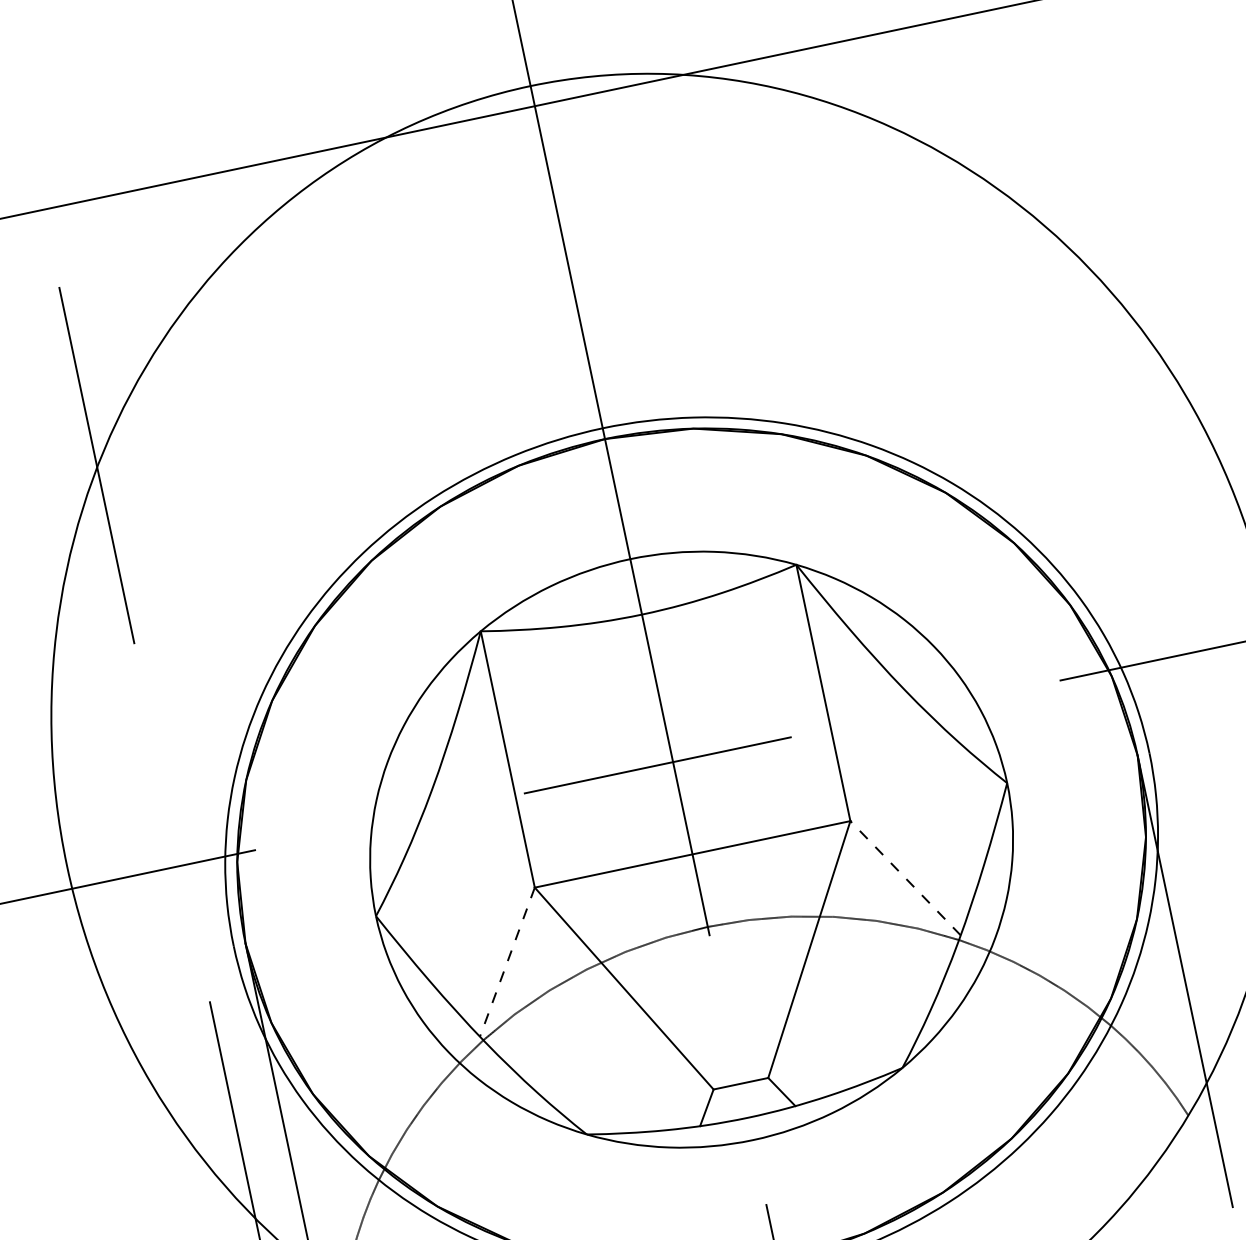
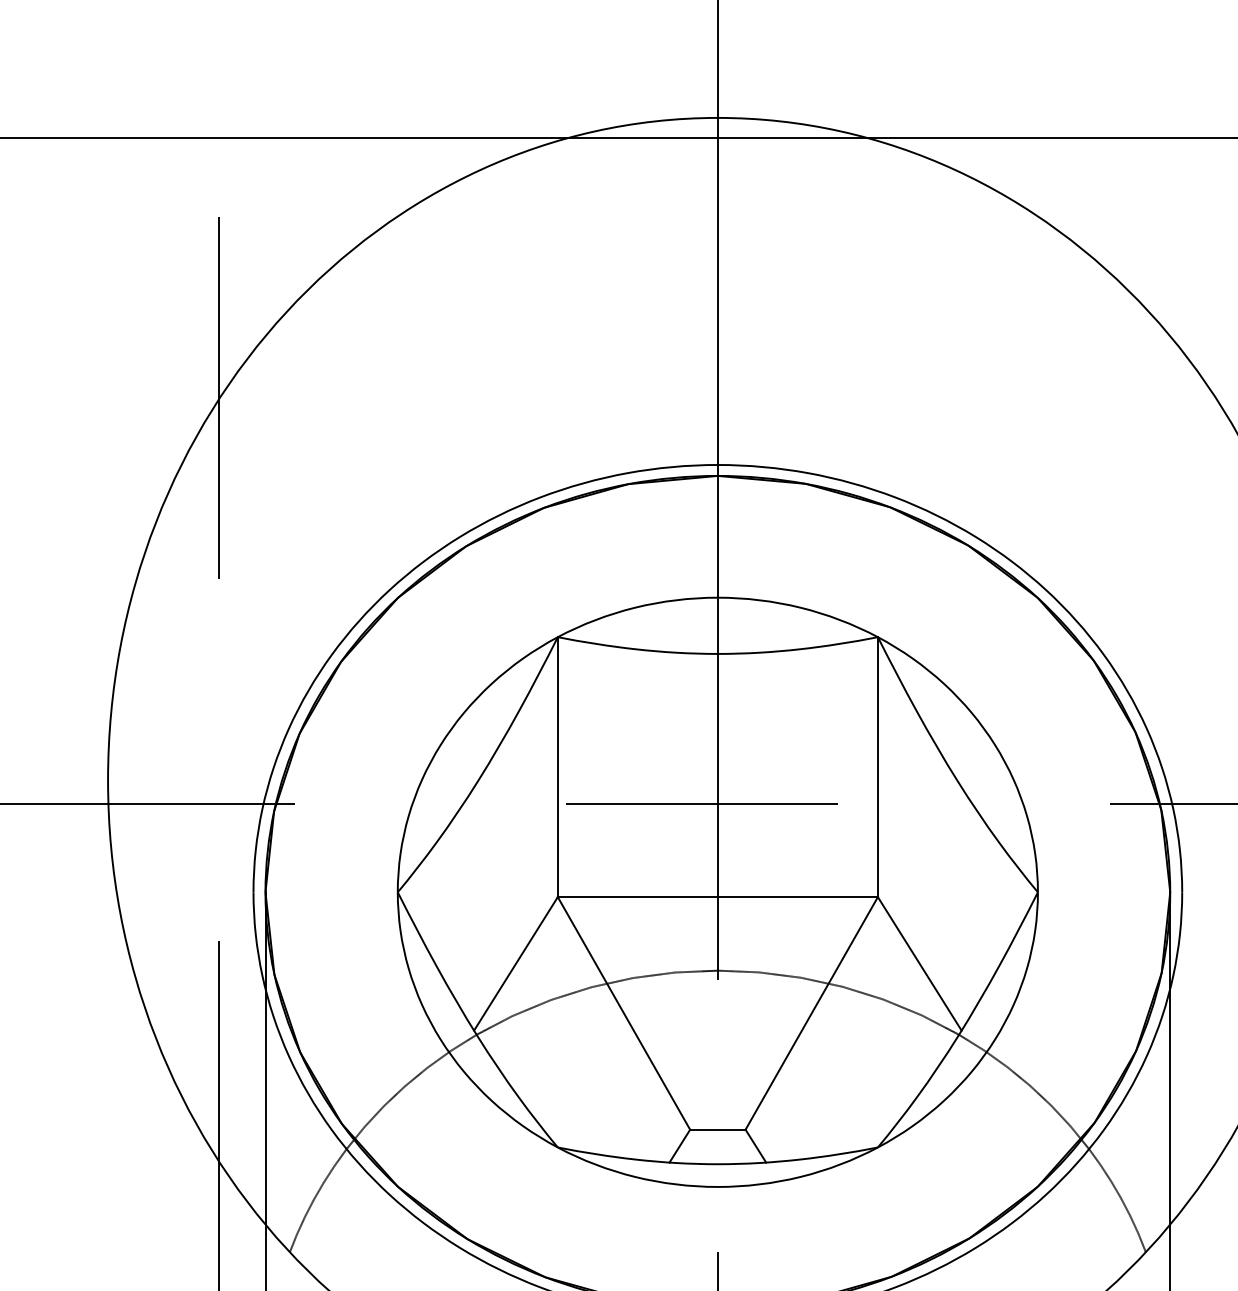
line: (905, 877) -> (919, 963), dashed -> solid
line: (506, 961) -> (515, 963), dashed -> solid

